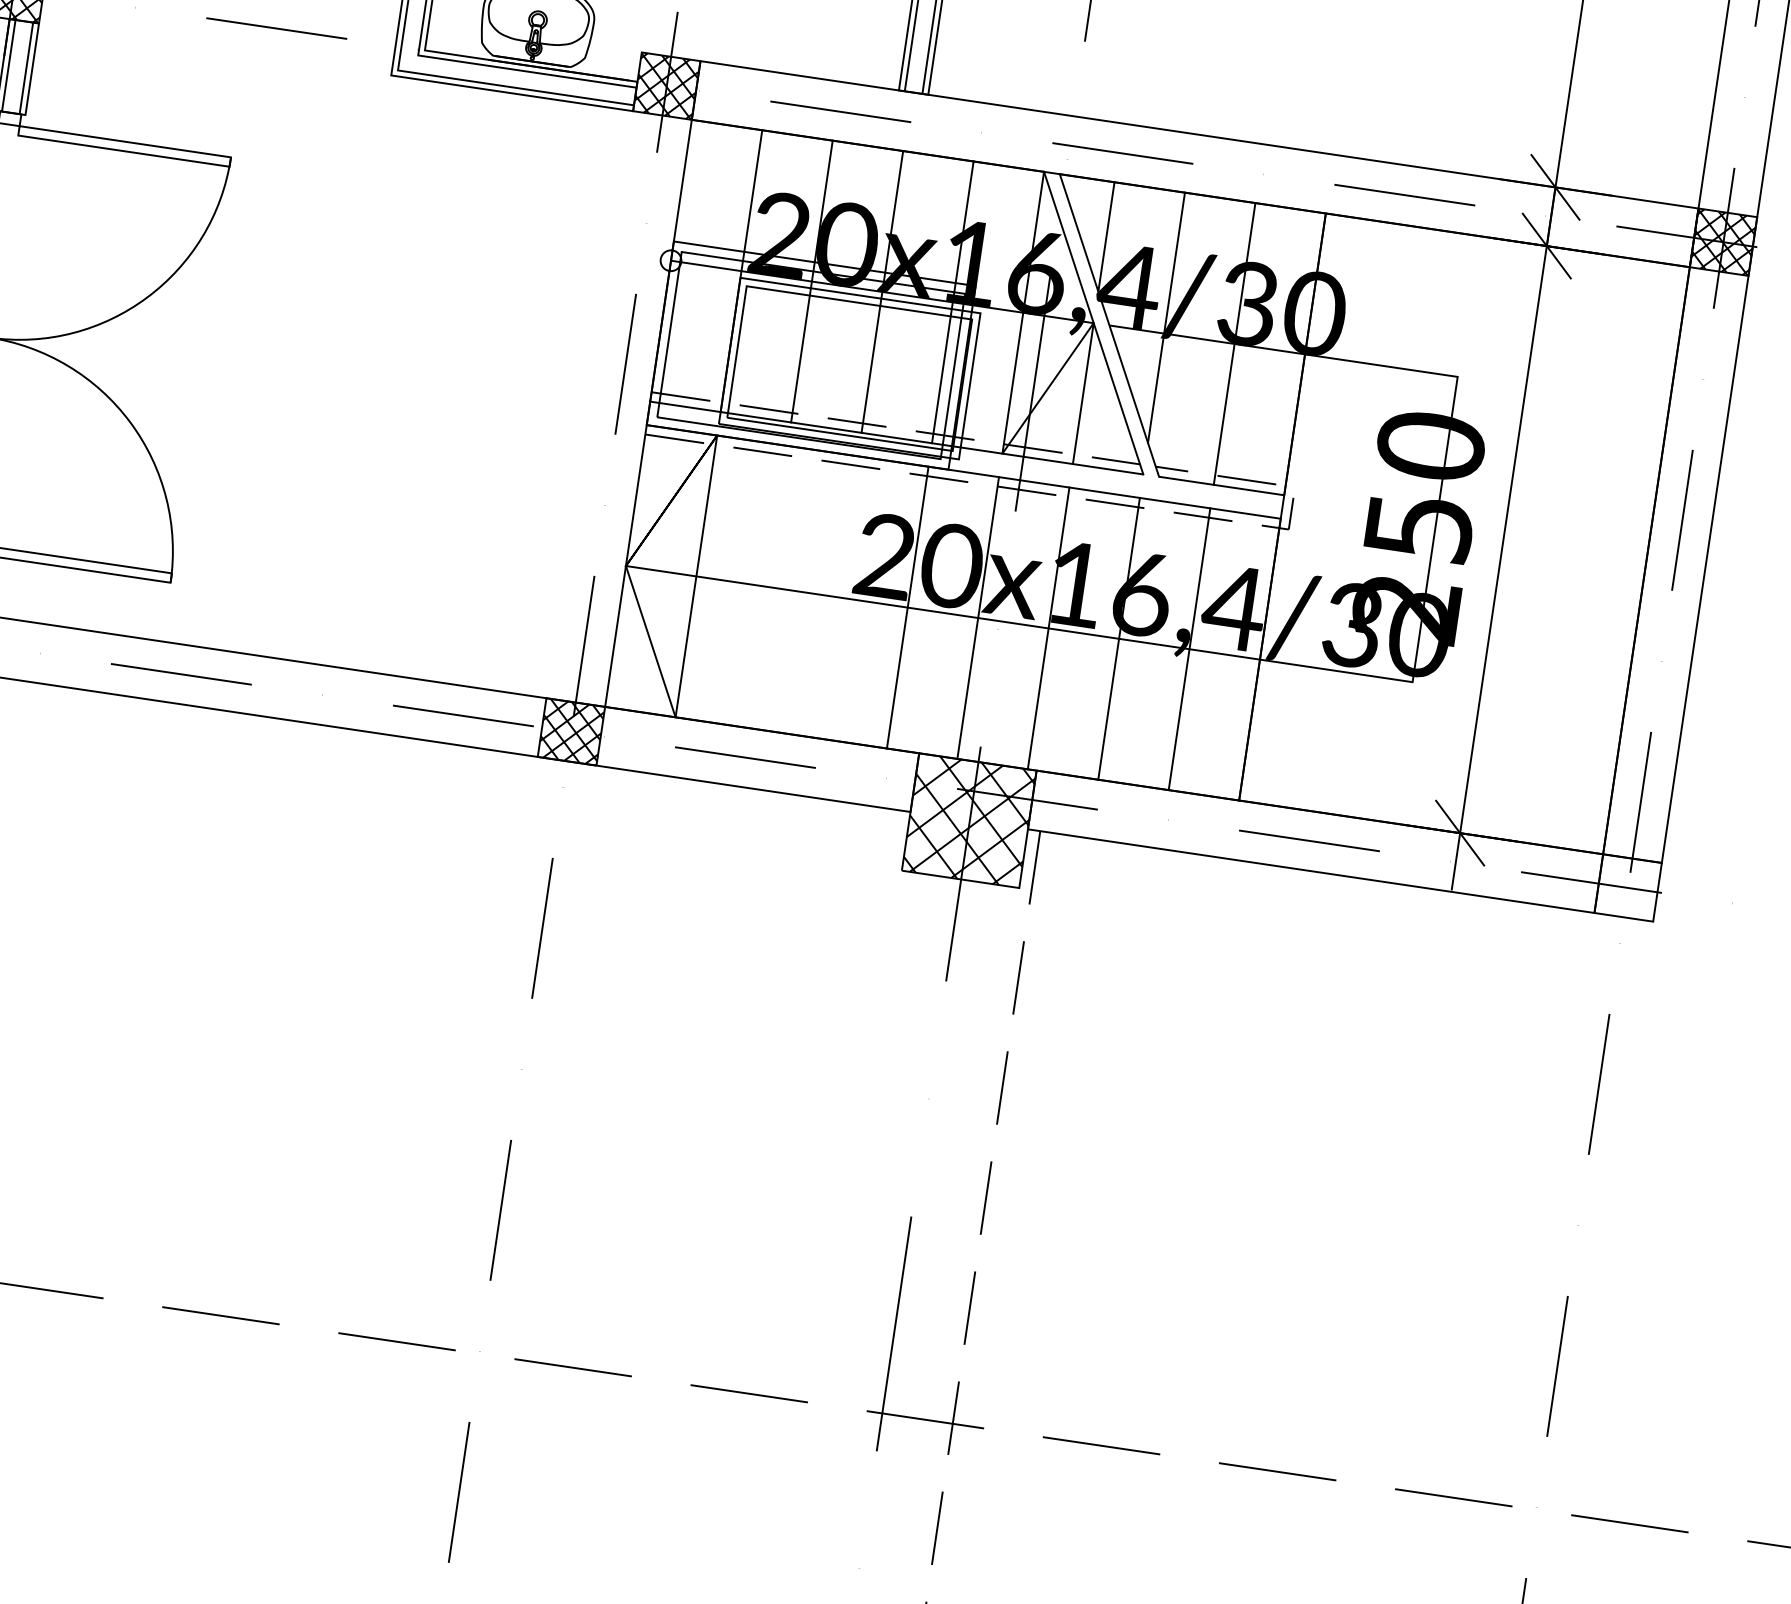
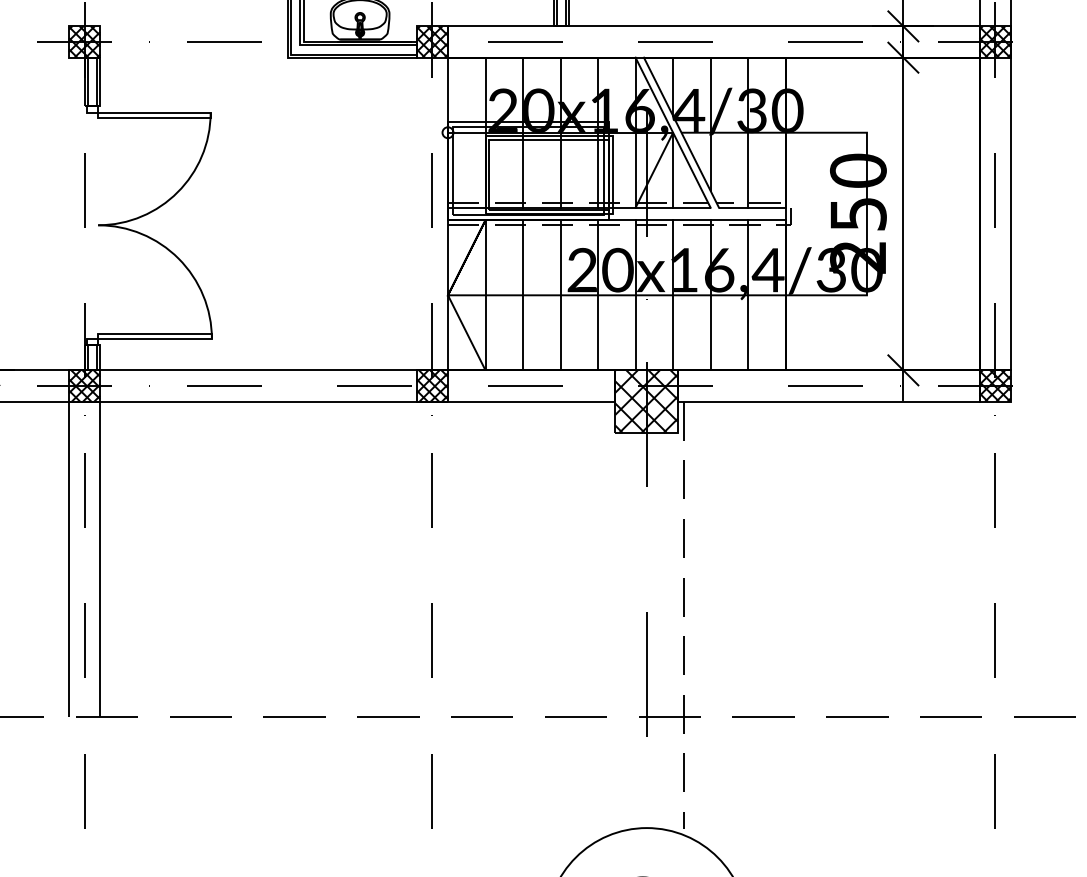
line: (767, 587) -> (523, 295), added
line: (837, 597) -> (560, 295), added
hatch: (1627, 886) -> (994, 385), added

